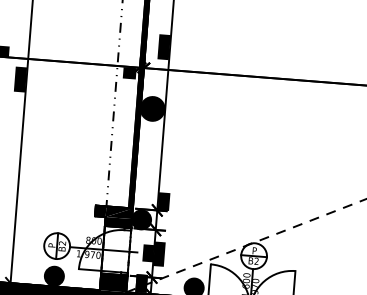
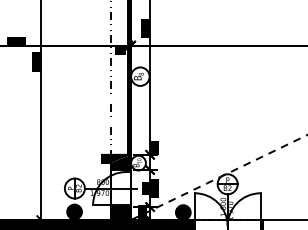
fill: (152, 108) -> (140, 76), removed
fill: (141, 219) -> (138, 162), removed

